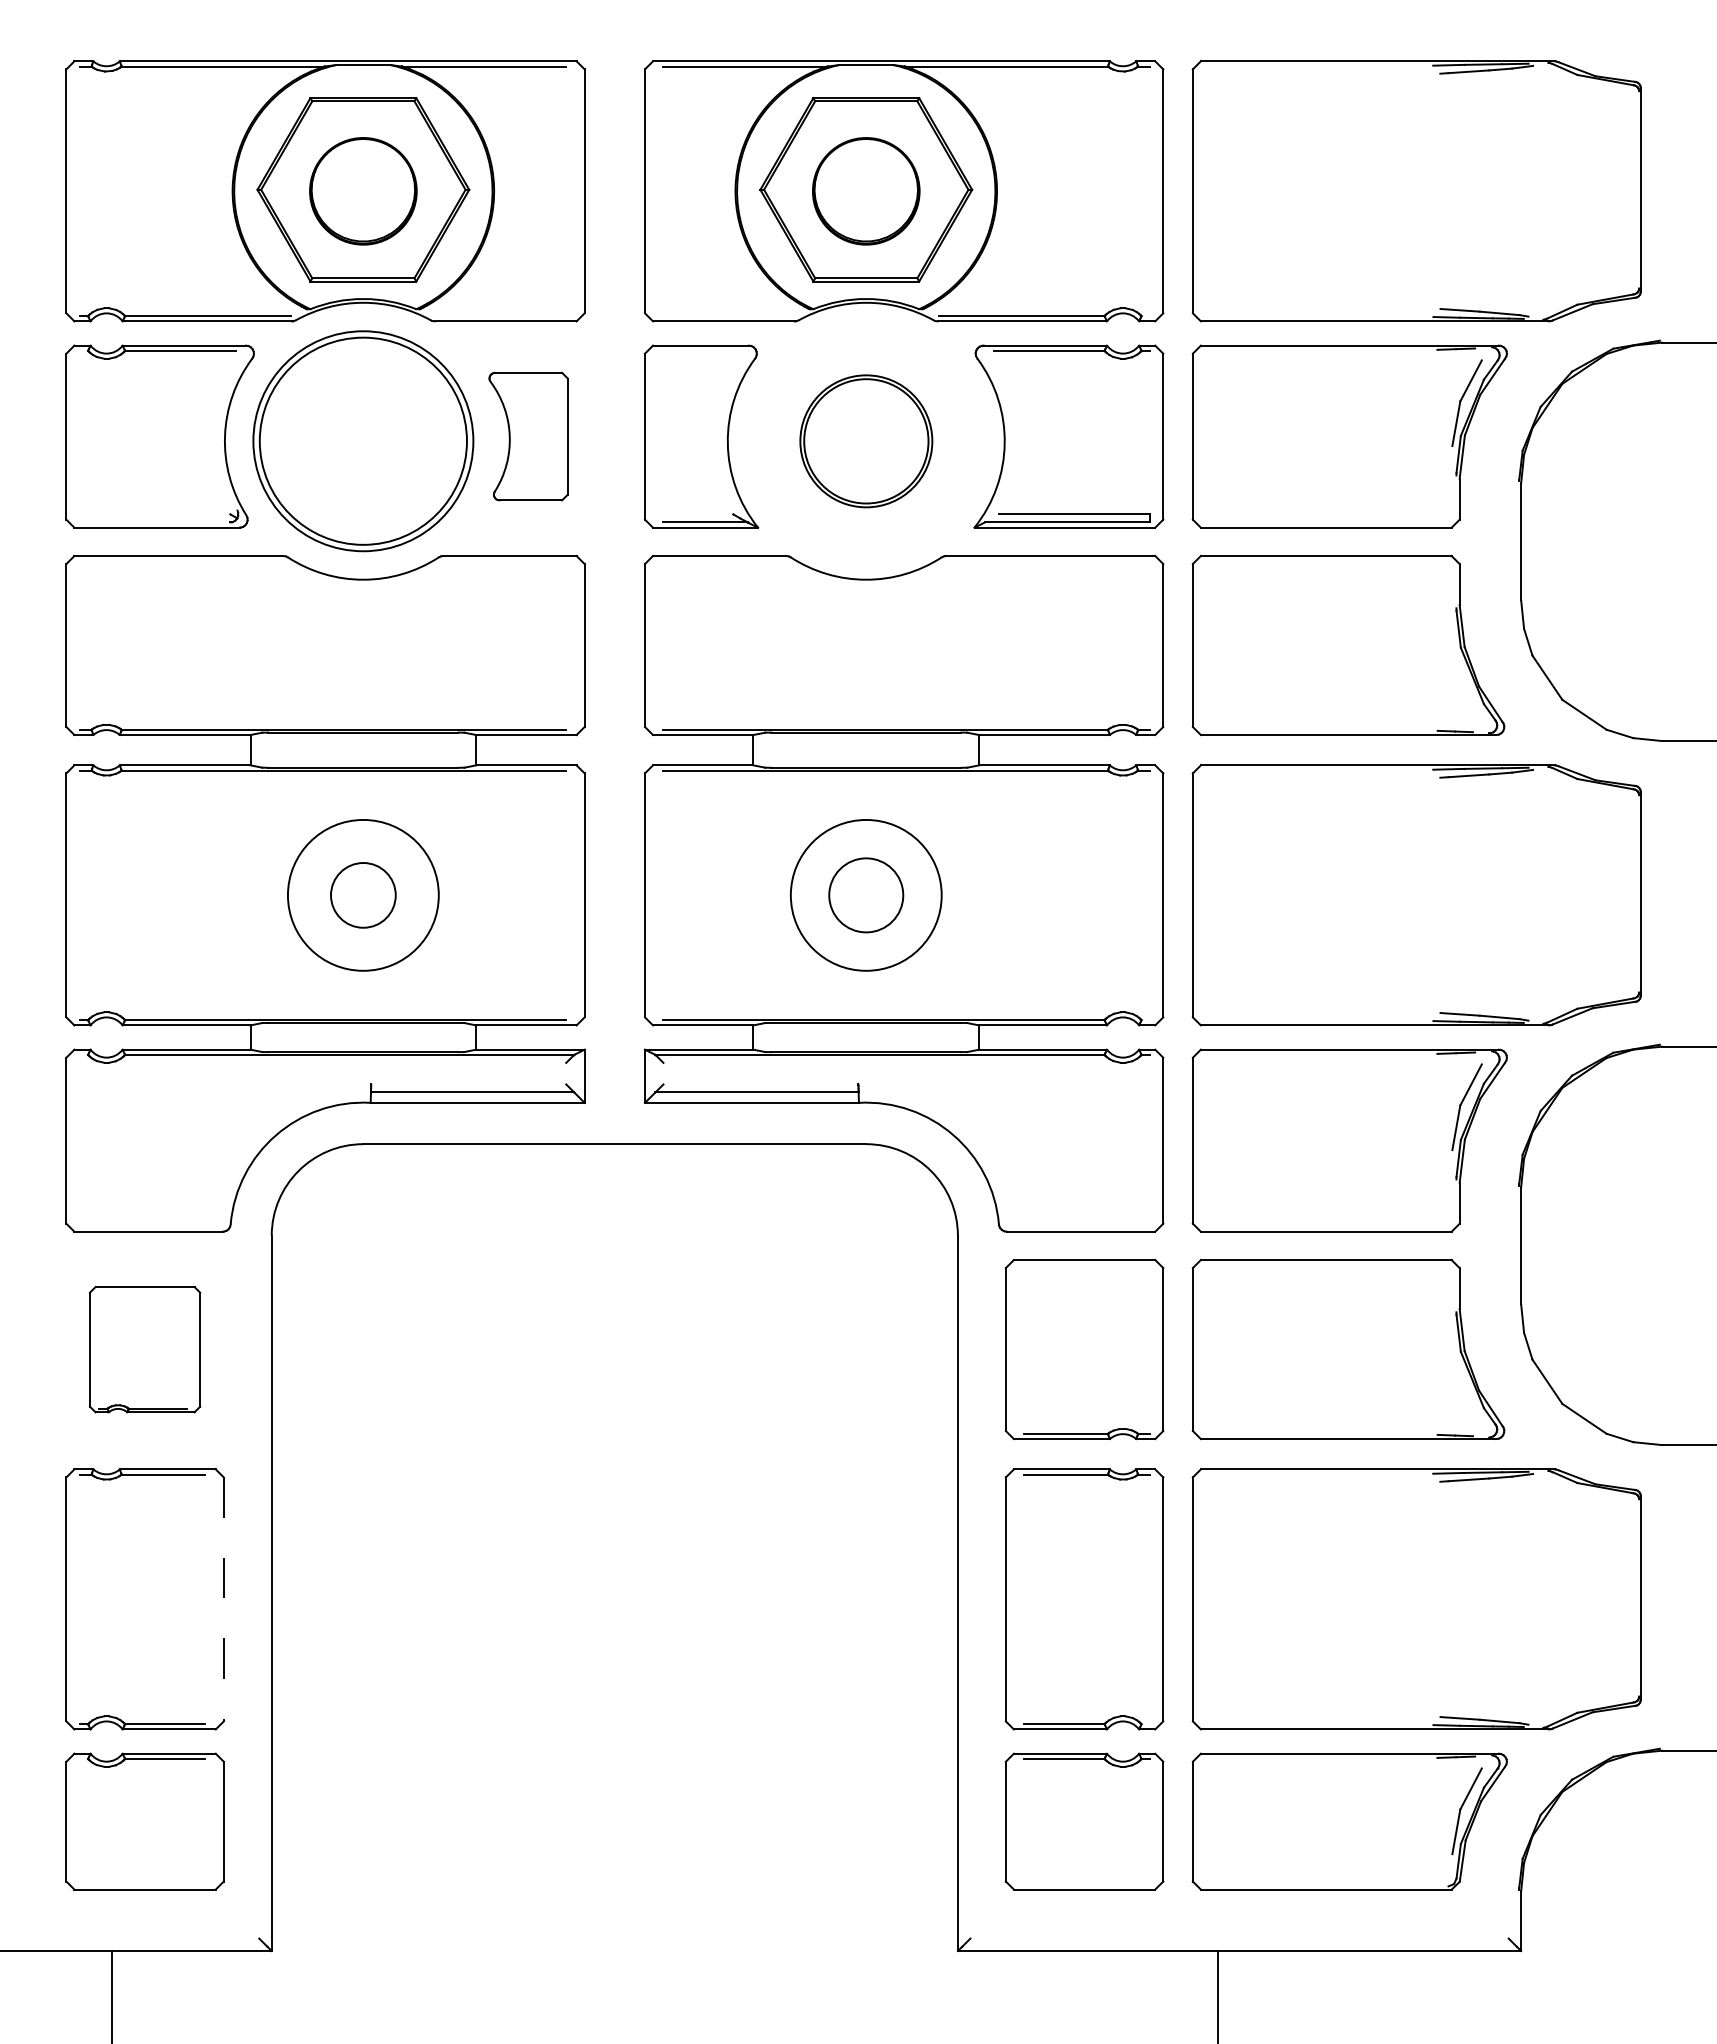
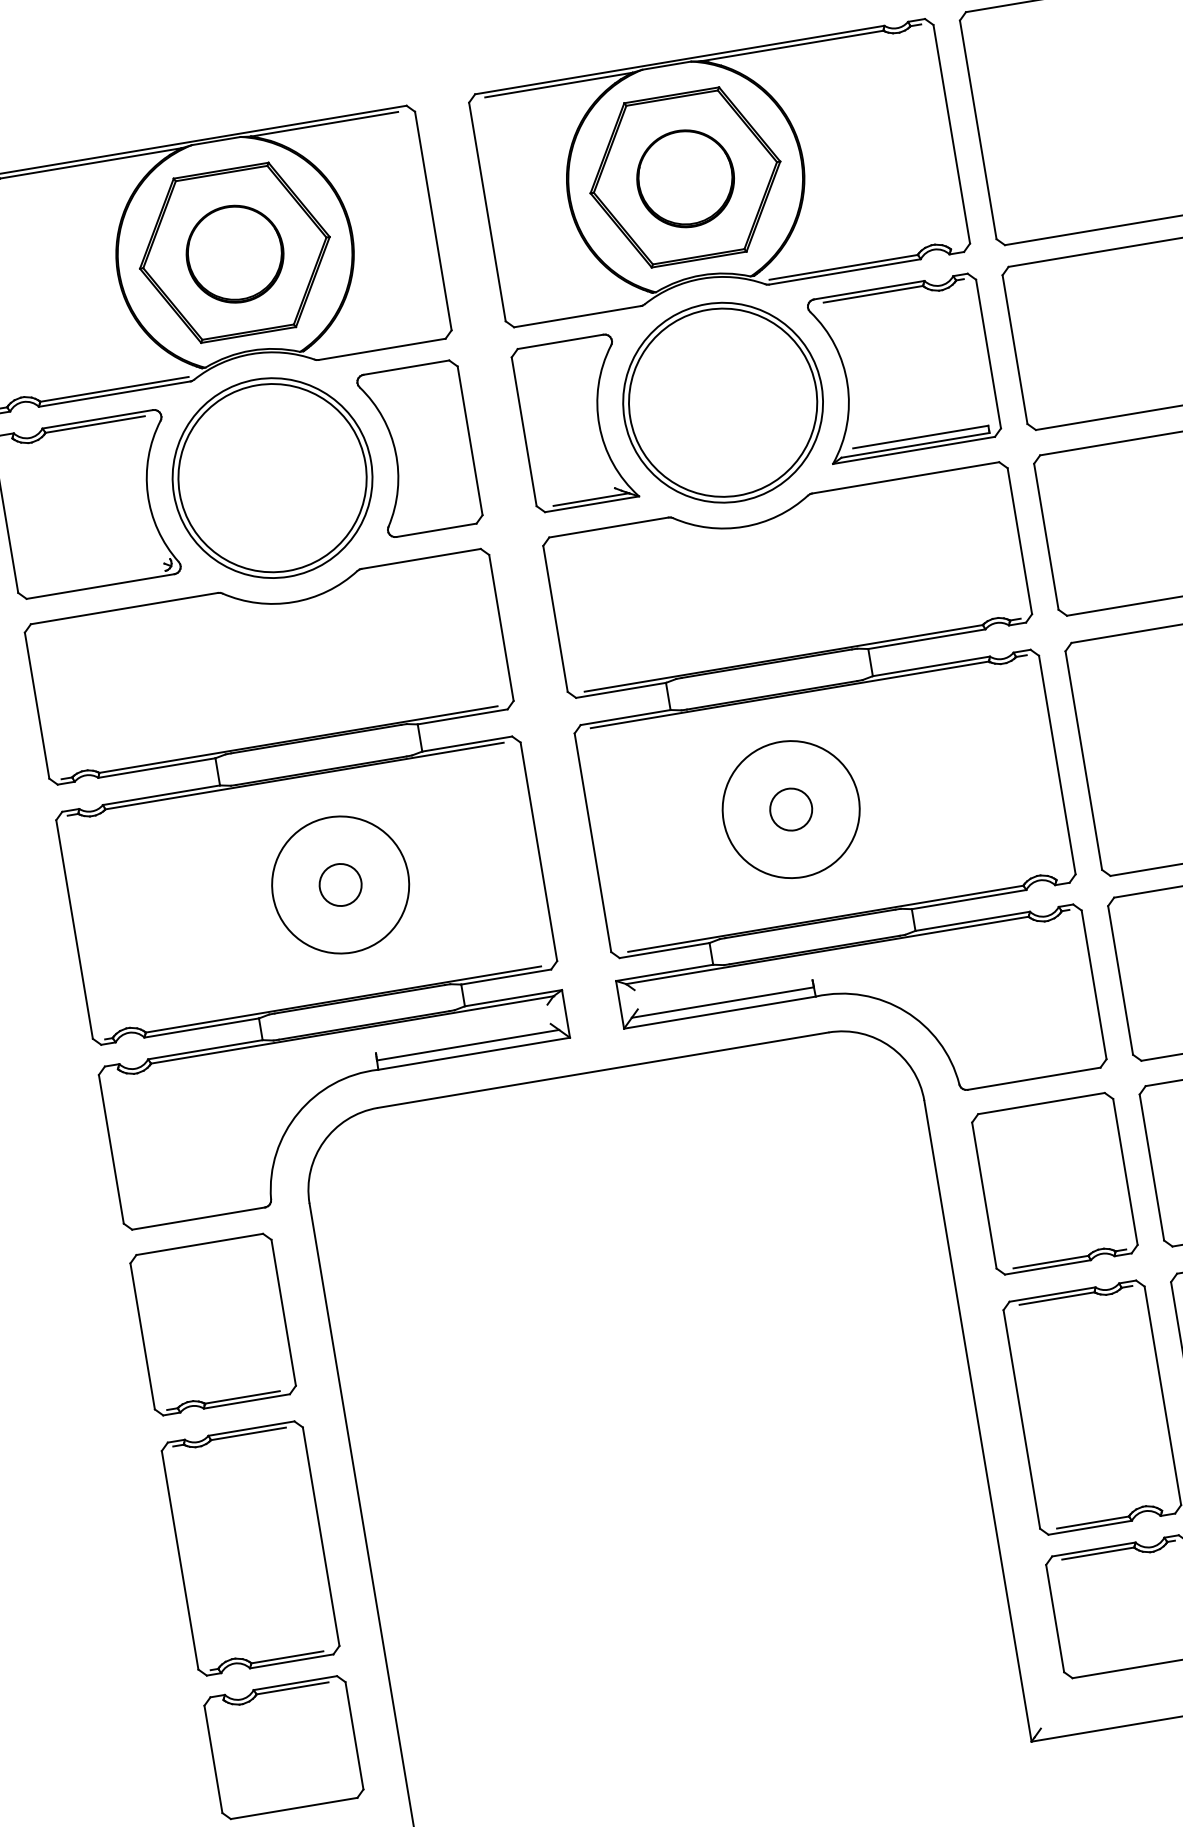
part: (528, 436) -> (419, 449), size x1.43
part: (866, 441) -> (723, 402), size x1.67
circle: (363, 895) -> (340, 885), size x0.71
circle: (866, 895) -> (791, 809), size x0.62
part: (144, 1349) -> (212, 1324), size x1.43
line: (223, 1599) -> (320, 1536), dashed -> solid

